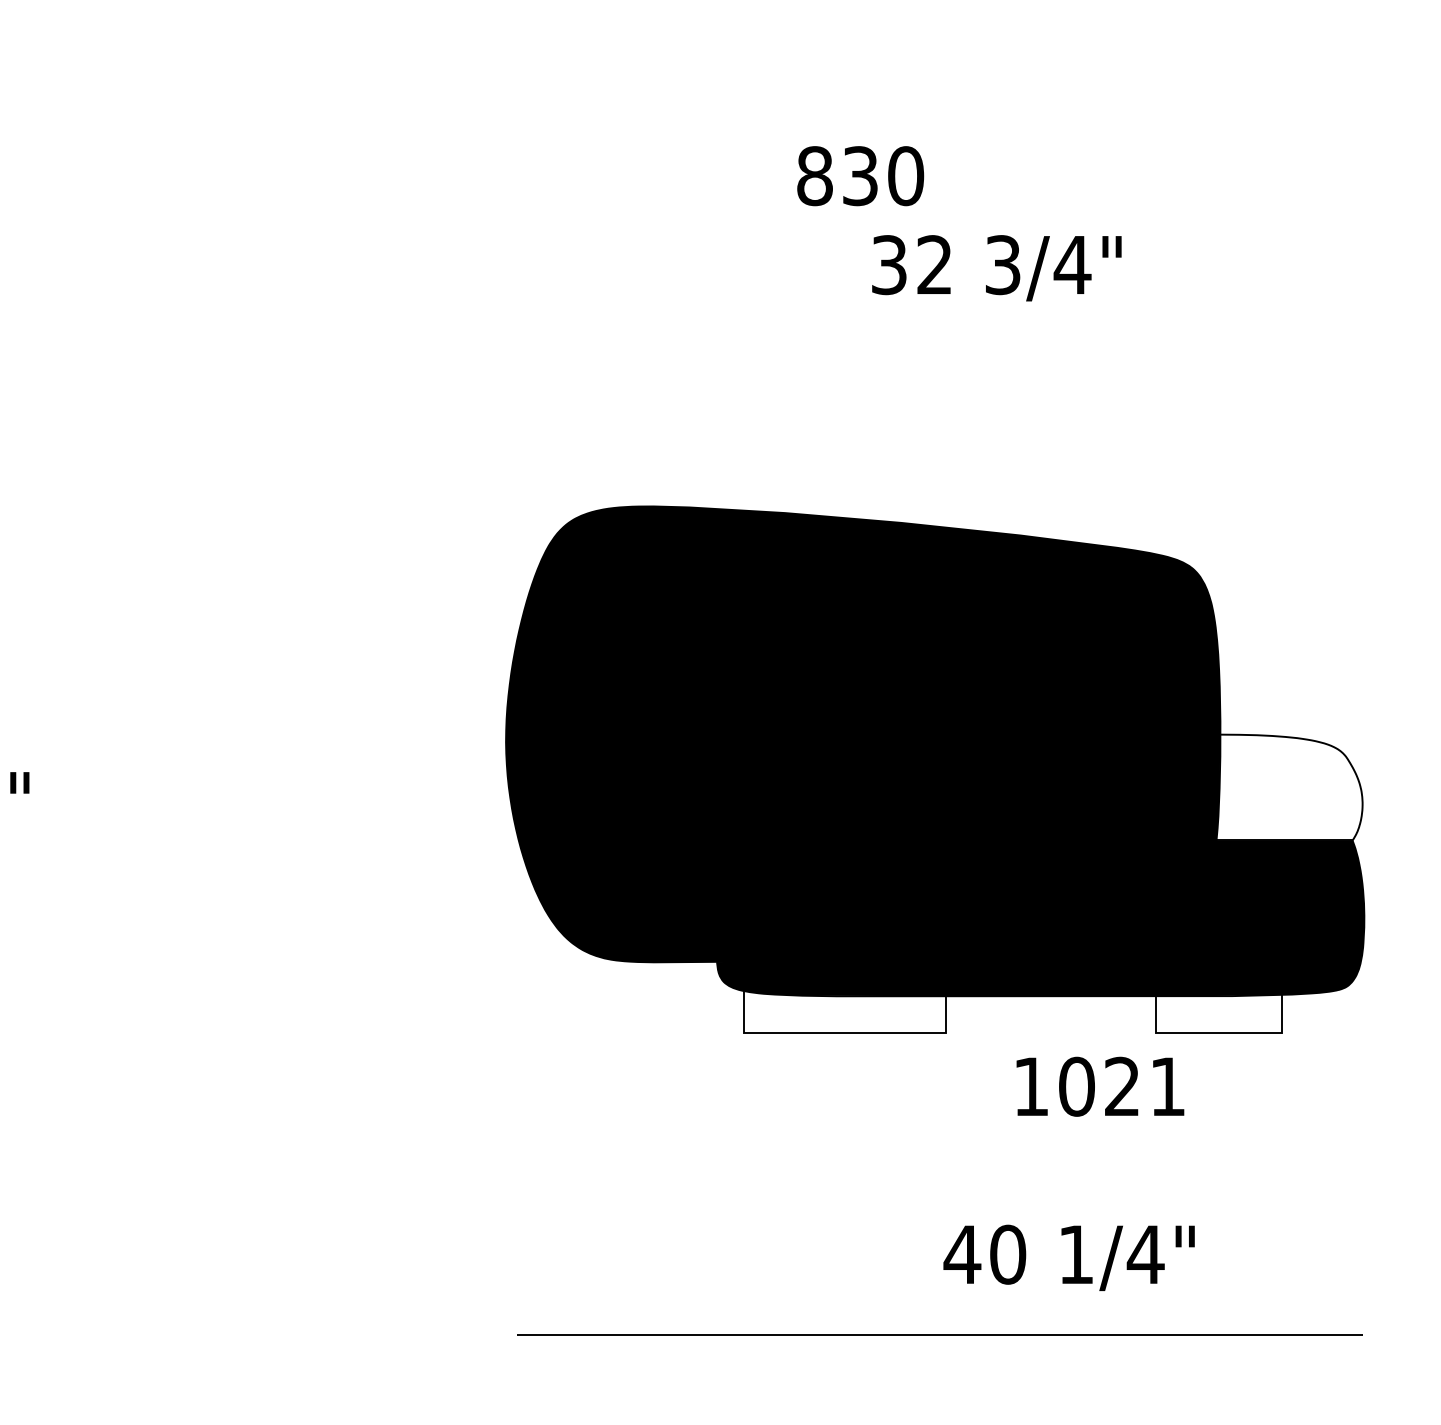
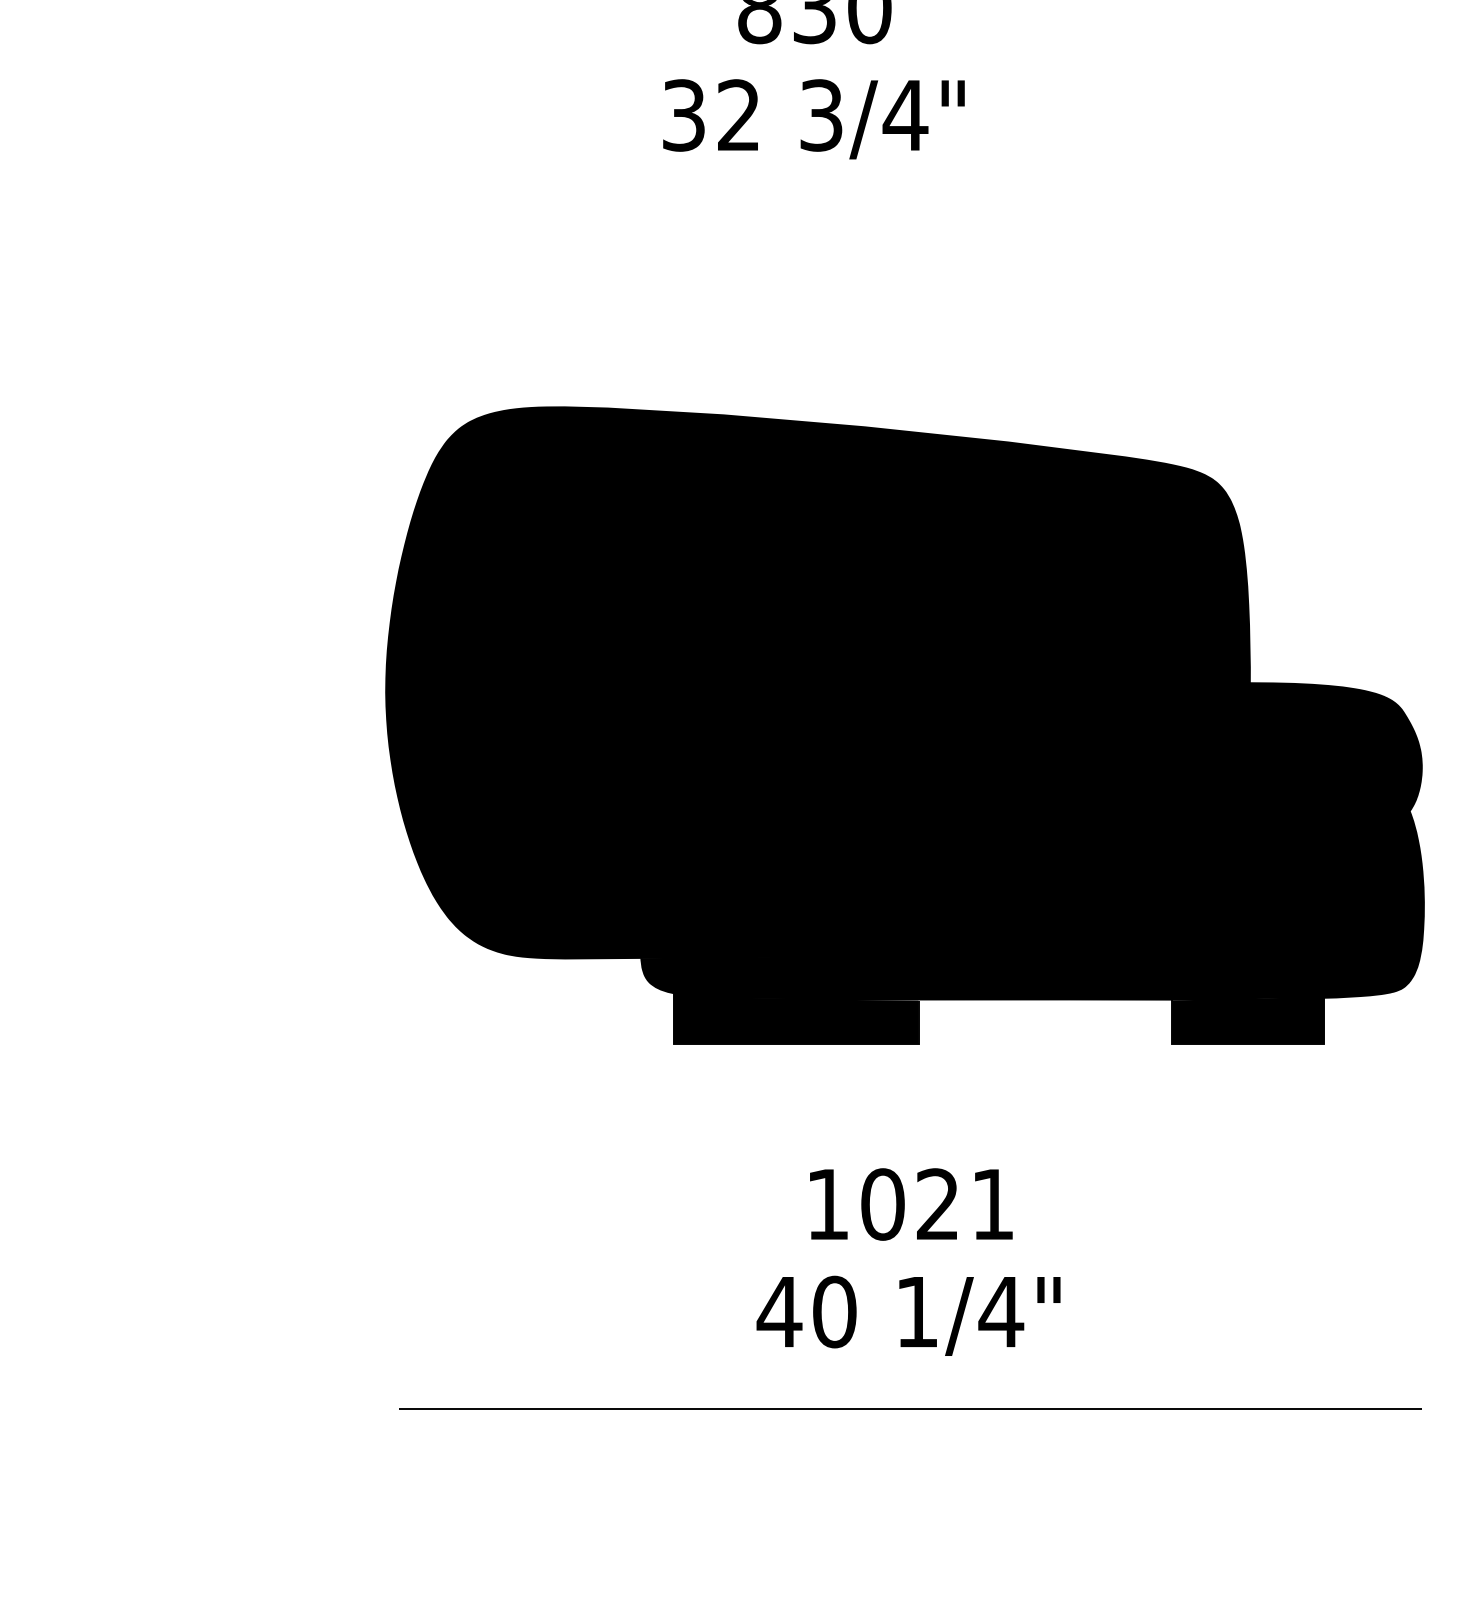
text: (996, 268) -> (813, 119), moved
fill: (1289, 787) -> (1333, 747), added
fill: (844, 1011) -> (795, 1017), added
fill: (1219, 1013) -> (1248, 1020), added
text: (1100, 1086) -> (911, 1204), moved
text: (1068, 1257) -> (907, 1315), moved

